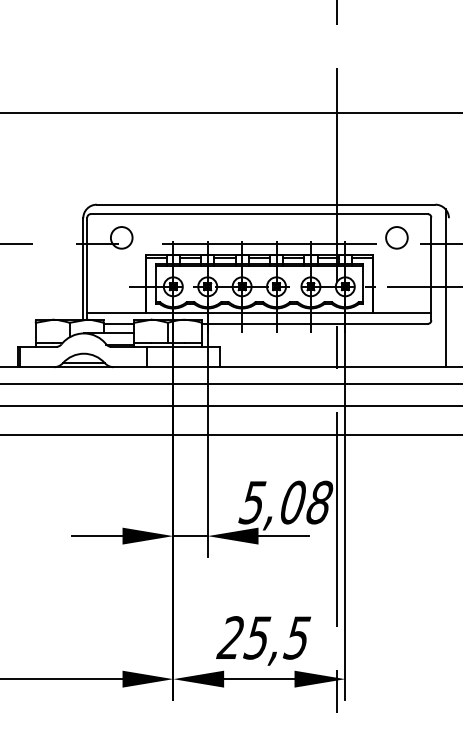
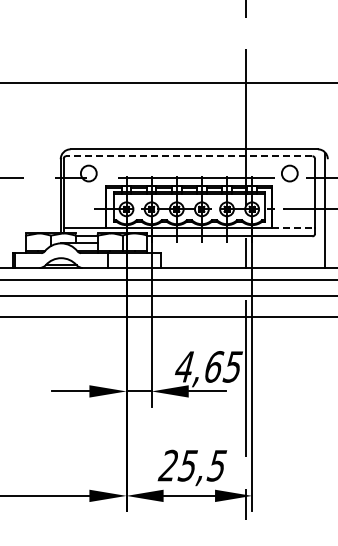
line: (258, 214) -> (188, 156), solid -> dashed
line: (403, 313) -> (294, 228), solid -> dashed
text: (285, 502) -> (208, 366), 5,08 -> 4,65

